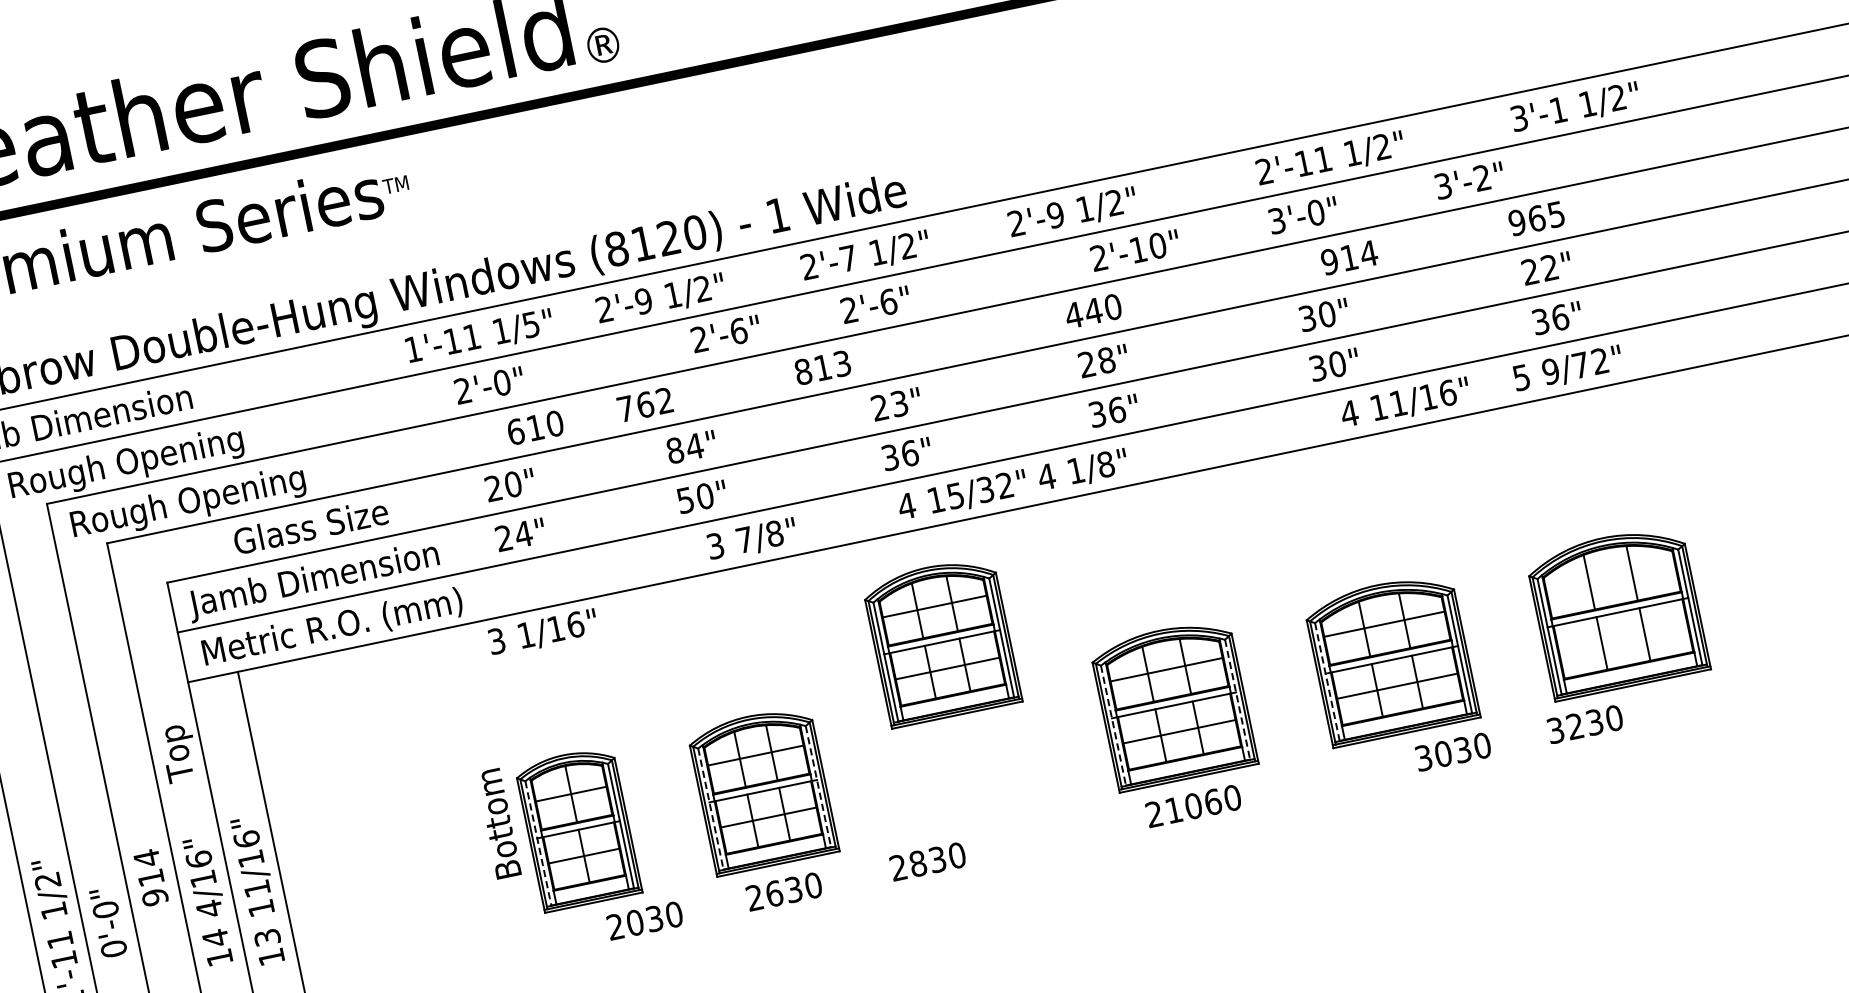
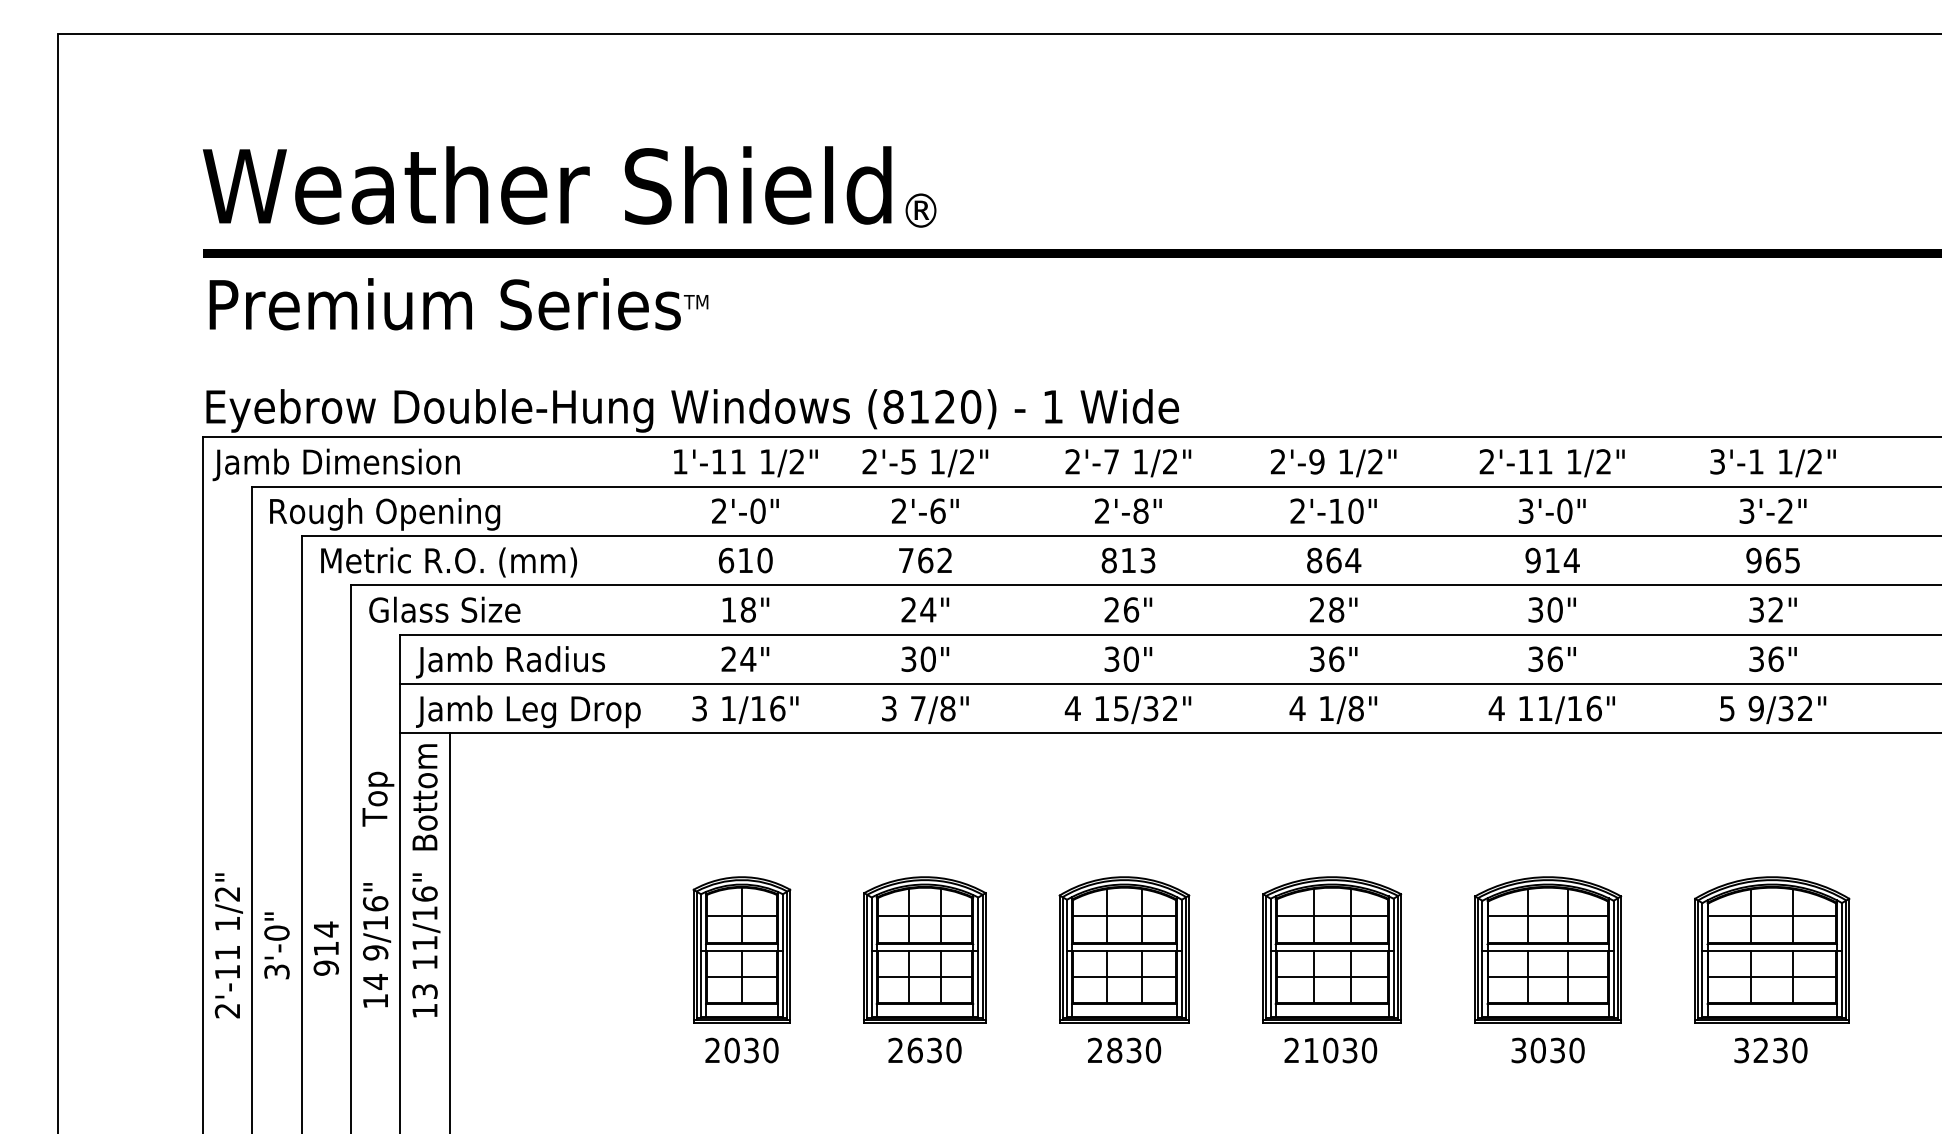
text: (1575, 108) -> (1772, 463), moved
text: (1329, 159) -> (1551, 463), moved
text: (1468, 180) -> (1772, 510), moved
text: (1135, 249) -> (1333, 510), moved
text: (1349, 257) -> (1552, 560), moved
text: (1530, 271) -> (1756, 609), 22" -> 32"
text: (643, 300) -> (908, 461), 2'-9 -> 2'-5
text: (887, 301) -> (1140, 510), 2'-6" -> 2'-8"
text: (1093, 311) -> (1333, 560), 440 -> 864
text: (530, 324) -> (796, 461), 1/5" -> 1/2"
text: (726, 333) -> (925, 510), moved
text: (1336, 363) -> (1554, 658), 30" -> 36"
text: (1580, 365) -> (1785, 708), 9/72" -> 9/32"
text: (822, 367) -> (1128, 560), moved
text: (899, 403) -> (1131, 609), 23" -> 26"
text: (1405, 403) -> (1551, 710), moved
text: (645, 404) -> (925, 560), moved
text: (535, 427) -> (745, 560), moved
text: (674, 450) -> (908, 609), 84" -> 24"
text: (909, 452) -> (1131, 658), 36" -> 30"
text: (1083, 471) -> (1333, 710), moved
text: (503, 486) -> (738, 609), 20" -> 18"
text: (962, 496) -> (1127, 710), moved
text: (686, 499) -> (909, 658), 50" -> 30"
text: (202, 500) -> (450, 563), Rough Opening -> Metric R.O. (mm)
text: (310, 526) -> (444, 609), moved
text: (752, 540) -> (925, 710), moved
text: (360, 568) -> (586, 659), Jamb Dimension -> Jamb Radius
line: (1609, 577) -> (1771, 915), added
text: (330, 629) -> (546, 711), Metric R.O. (mm) -> Jamb Leg Drop
text: (543, 633) -> (745, 710), moved
line: (1622, 639) -> (1771, 977), added
part: (941, 640) -> (1124, 949), moved
line: (1327, 682) -> (1482, 959), dashed -> solid
line: (1237, 700) -> (1393, 958), dashed -> solid
text: (1584, 724) -> (1770, 1050), moved
line: (1113, 726) -> (1270, 958), dashed -> solid
text: (1452, 752) -> (1547, 1050), moved
line: (818, 787) -> (978, 958), dashed -> solid
text: (1212, 802) -> (1349, 1050), 21060 -> 21030
line: (710, 810) -> (871, 958), dashed -> solid
text: (498, 824) -> (424, 797), moved
line: (539, 843) -> (701, 956), dashed -> solid
text: (928, 861) -> (1124, 1050), moved
text: (150, 877) -> (325, 948), moved
text: (209, 908) -> (375, 952), 4/16" -> 9/16"
text: (644, 920) -> (741, 1050), moved
text: (113, 948) -> (276, 971), 0'-0" -> 3'-0"

